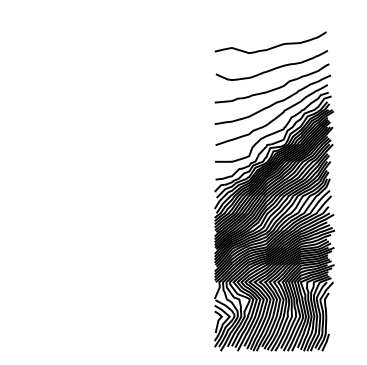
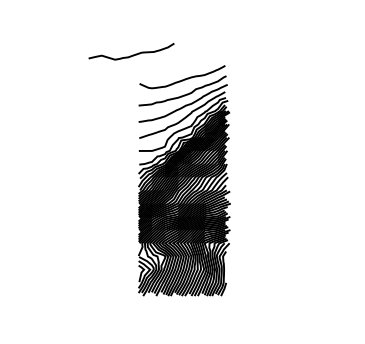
curve: (271, 46) -> (132, 54), moved

